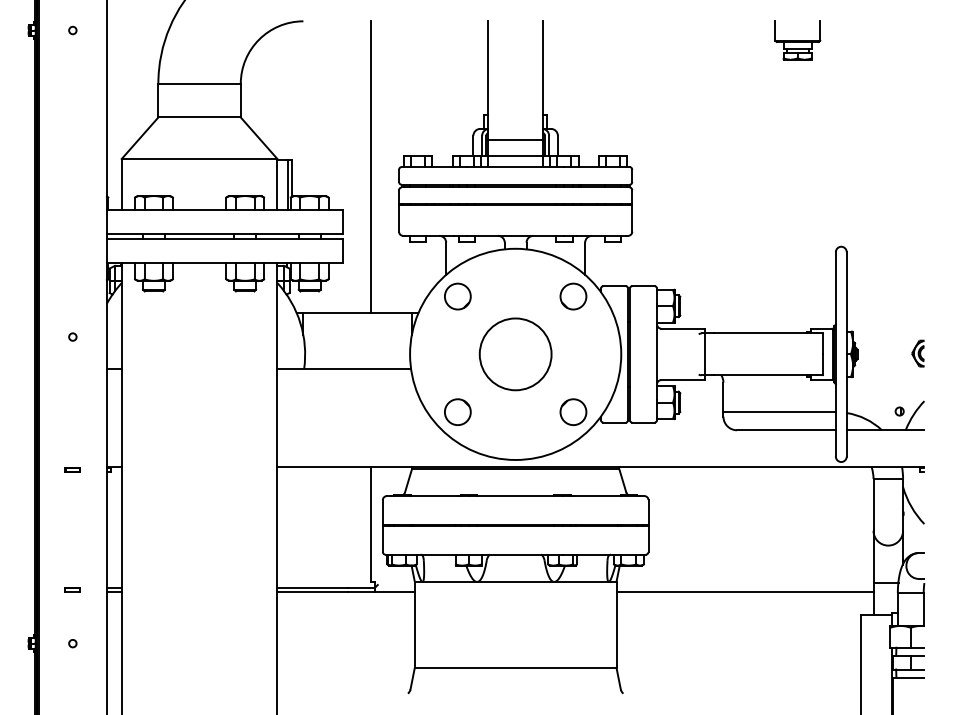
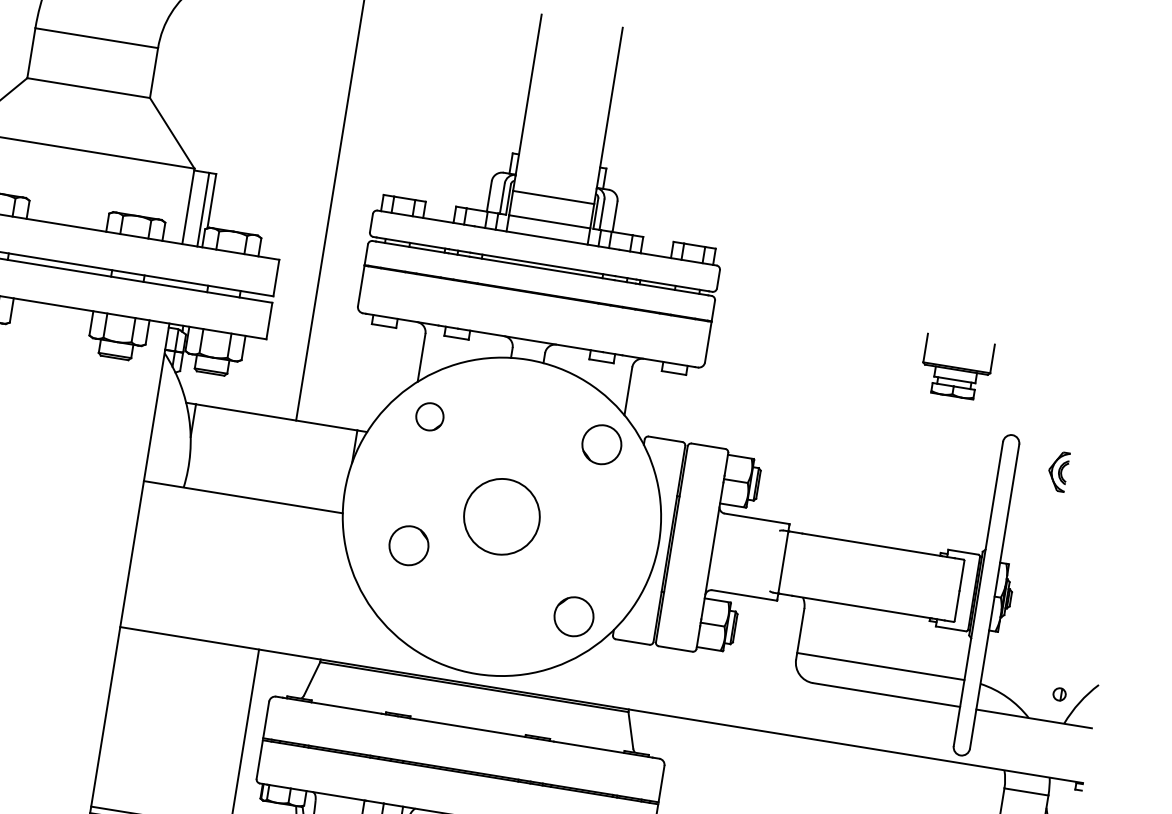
part: (797, 40) -> (956, 367), moved
part: (457, 296) -> (429, 416), size x0.7
part: (917, 353) -> (1057, 471), moved
circle: (515, 354) -> (501, 516), size x0.7
circle: (457, 411) -> (408, 544), moved

